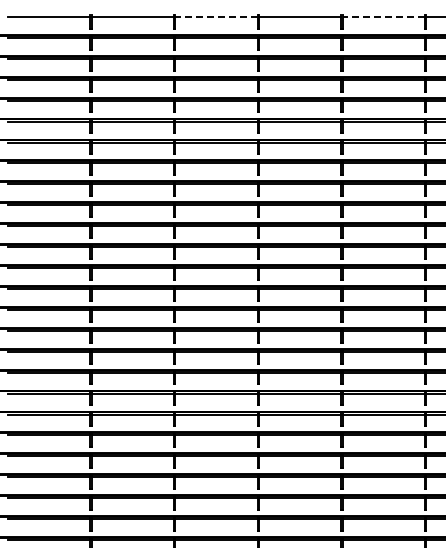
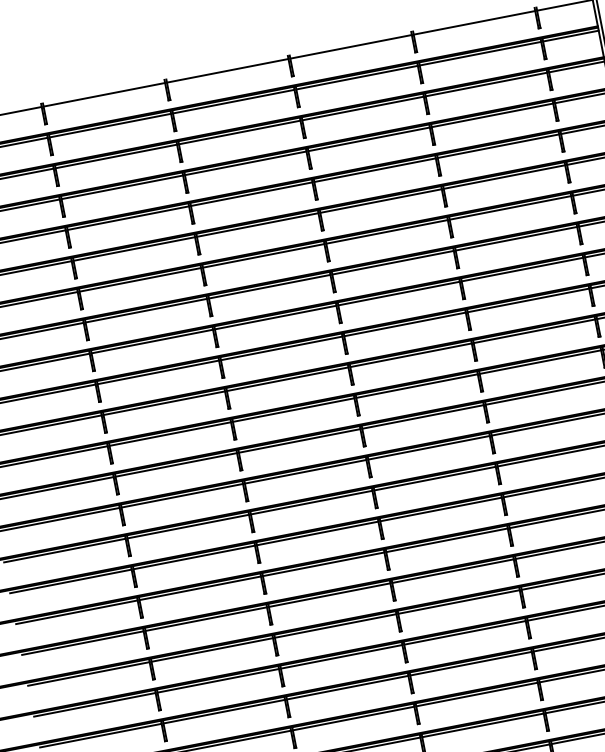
line: (216, 16) -> (227, 70), dashed -> solid
line: (383, 16) -> (473, 22), dashed -> solid

